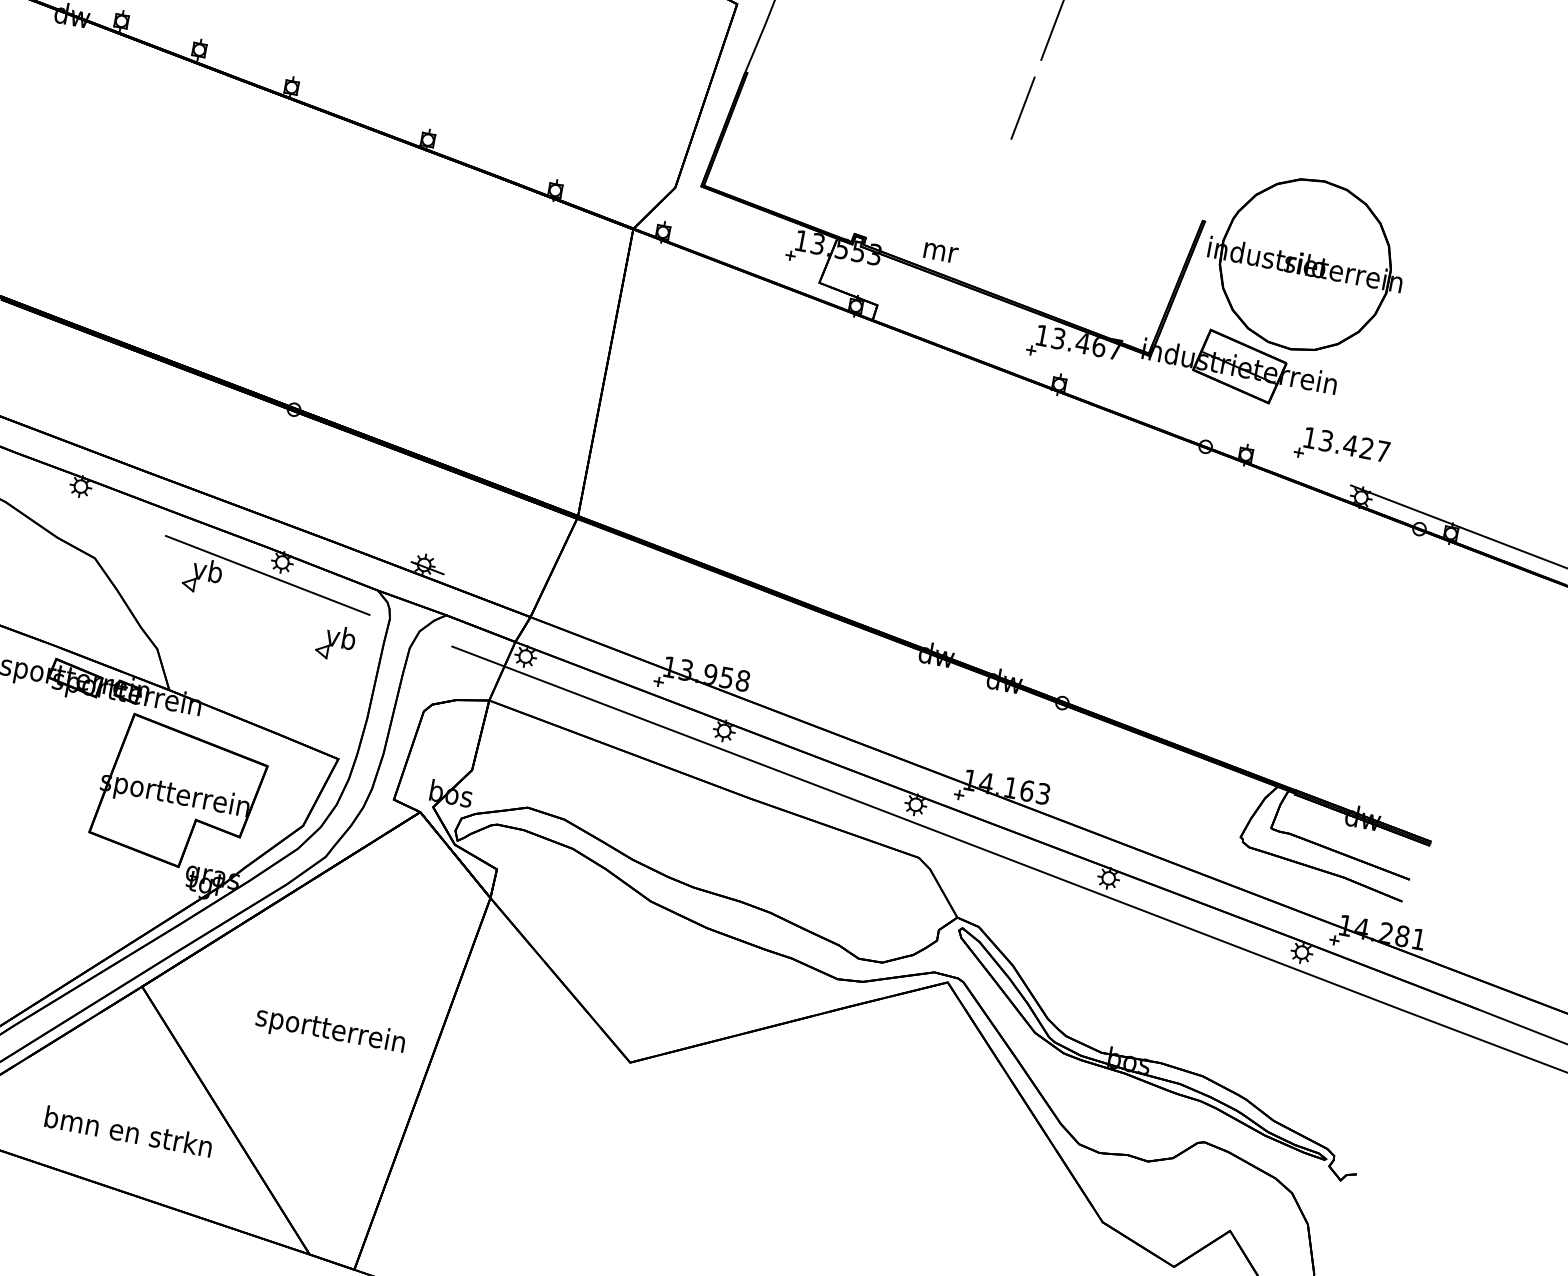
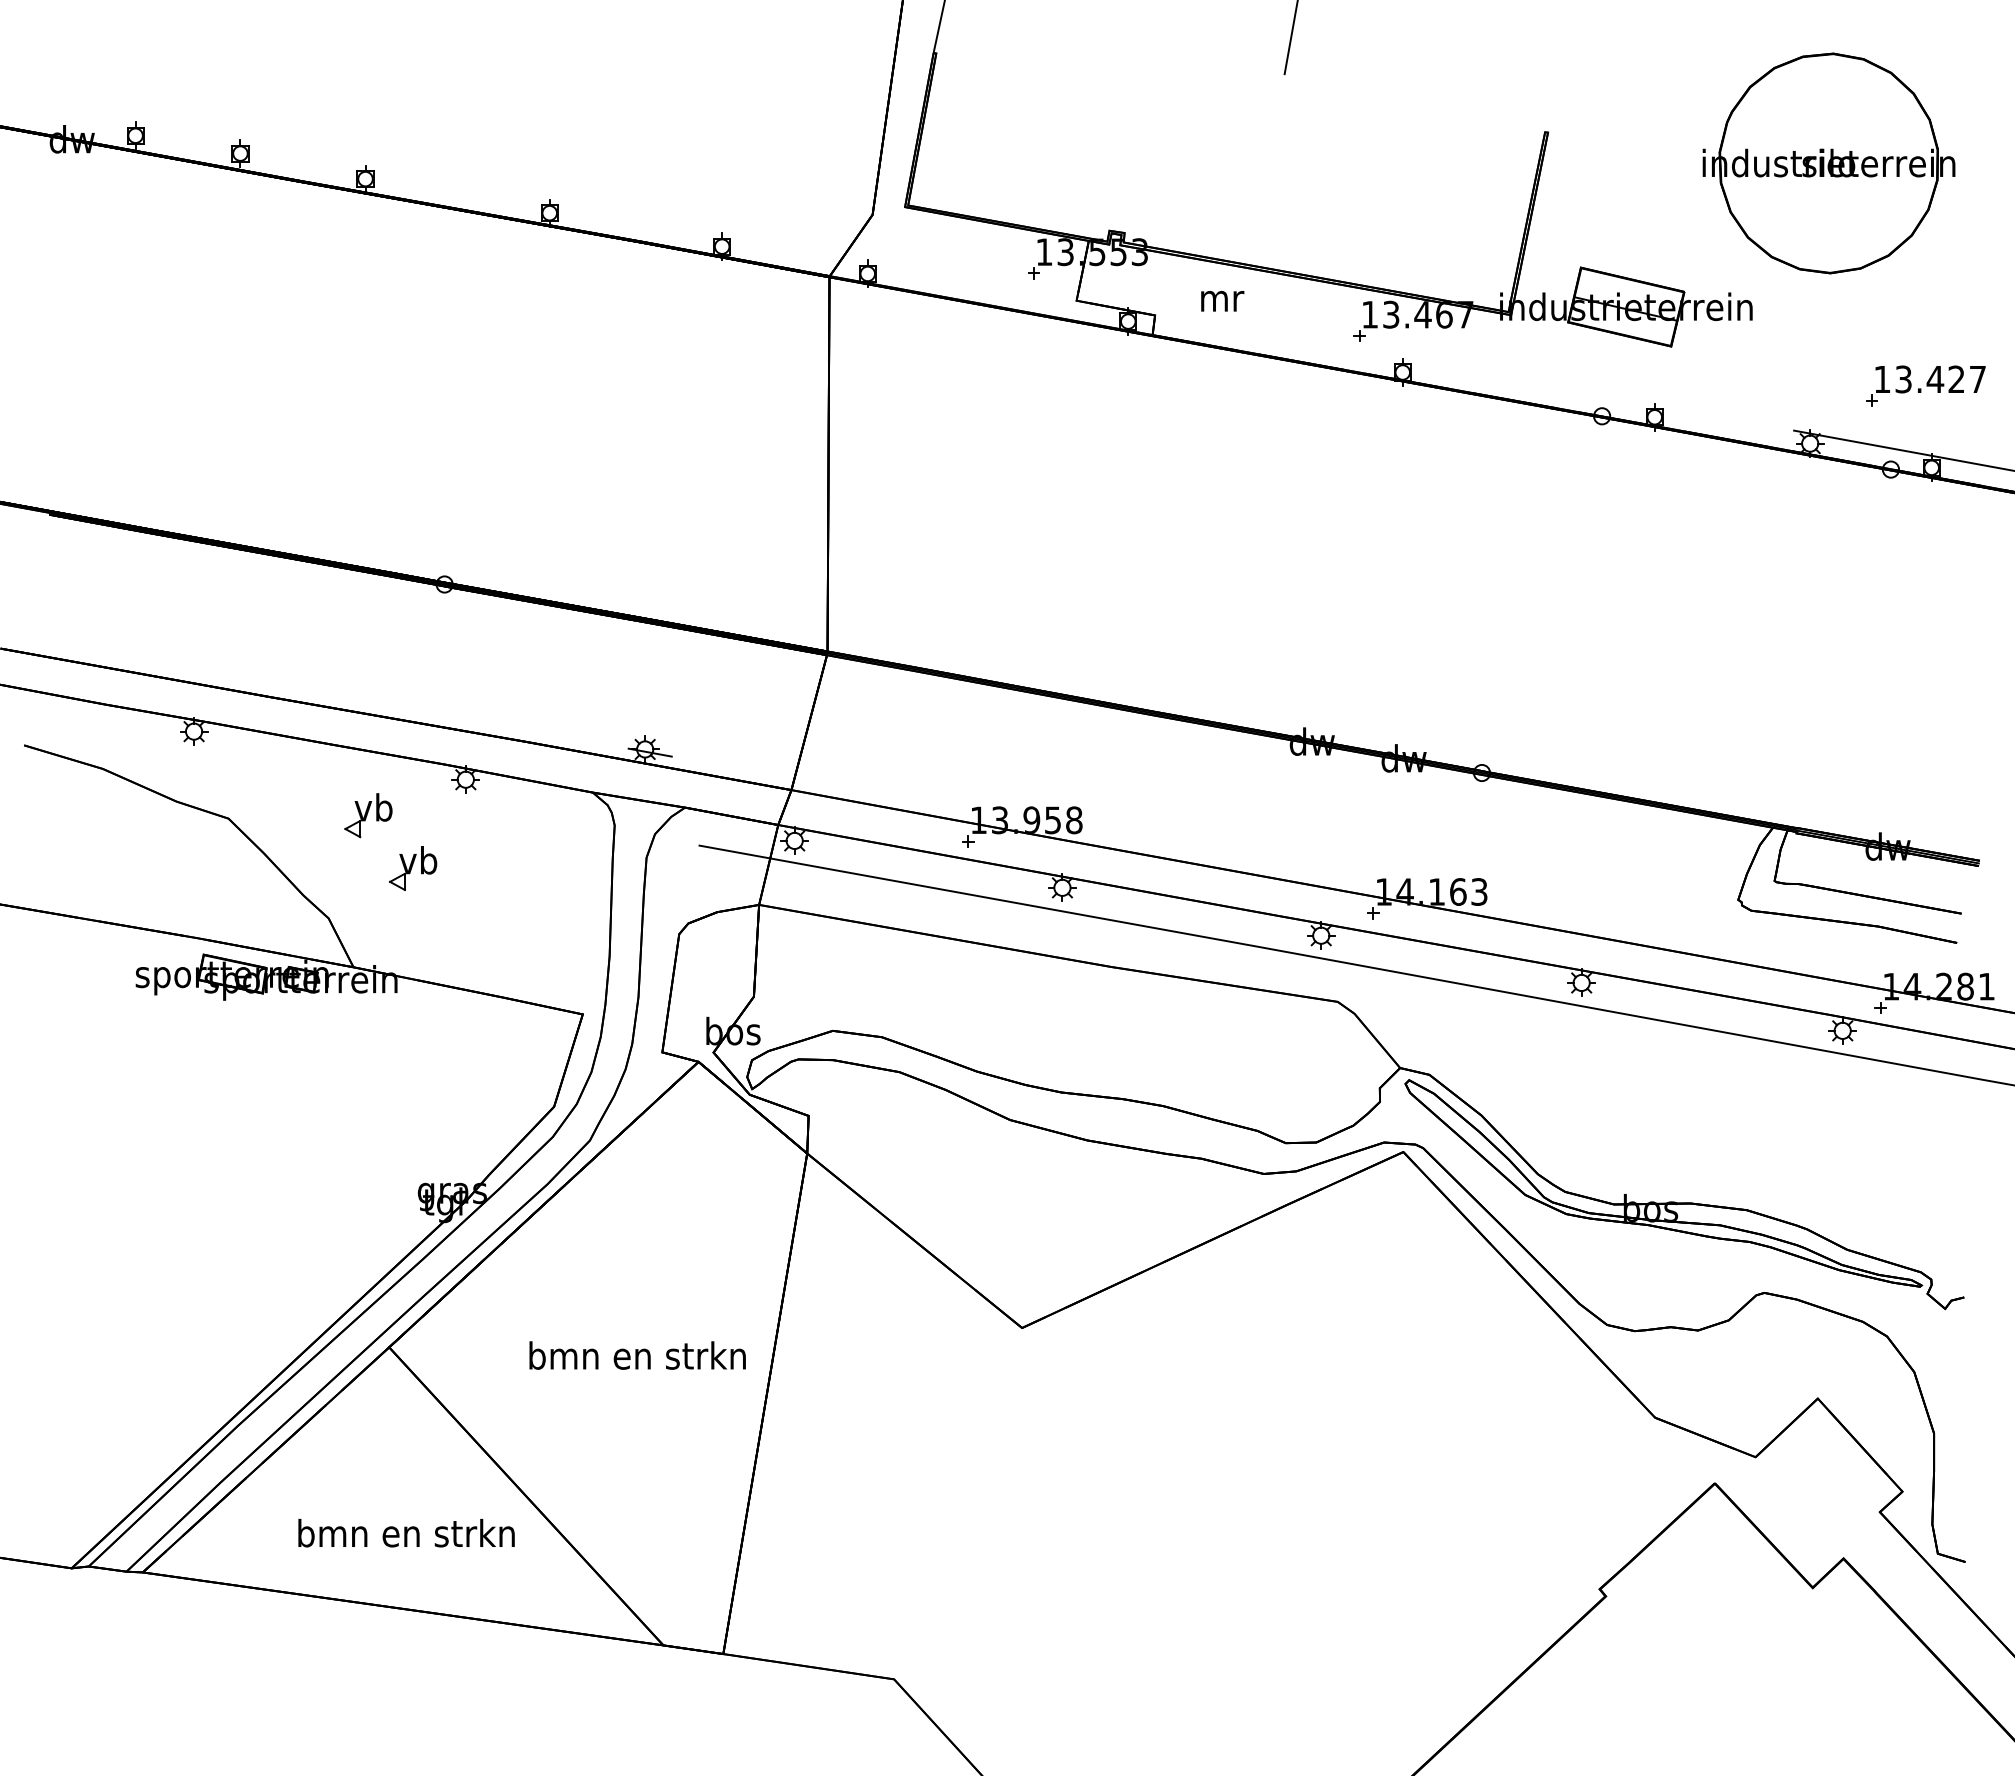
text: (940, 253) -> (1222, 301), moved
part: (1305, 264) -> (1828, 163), moved
part: (1342, 448) -> (1925, 385), moved
line: (267, 575) -> (450, 799), removed
part: (336, 642) -> (413, 868), moved
part: (179, 794) -> (390, 1096), removed
text: (330, 1031) -> (637, 1359), sportterrein -> bmn en strkn

